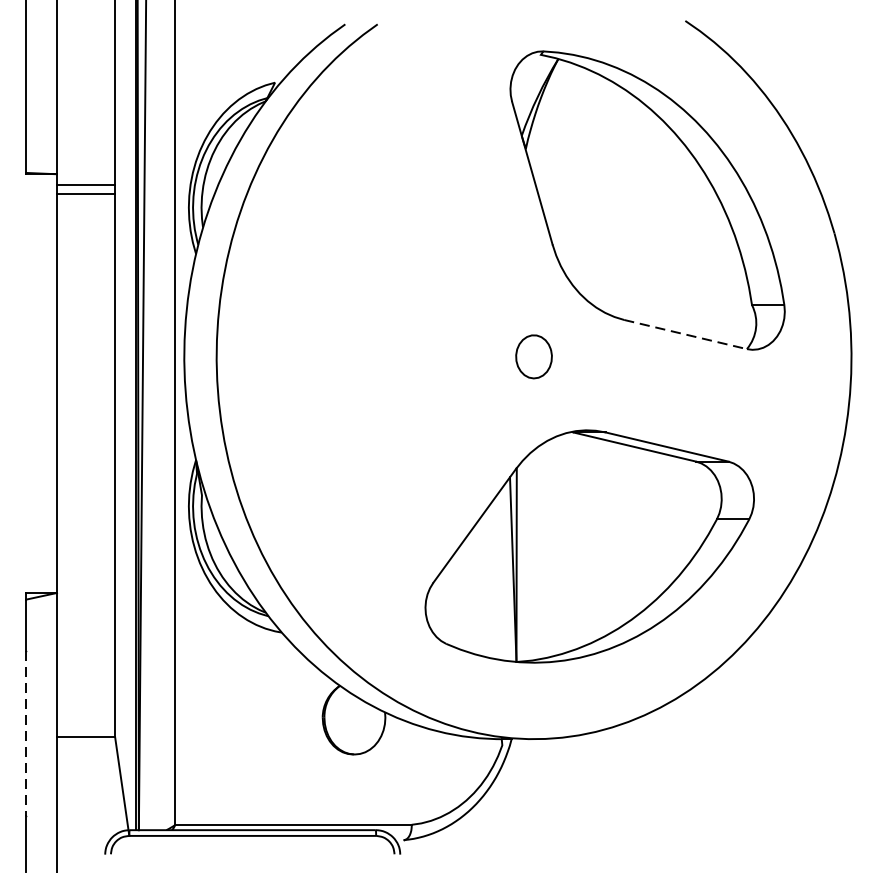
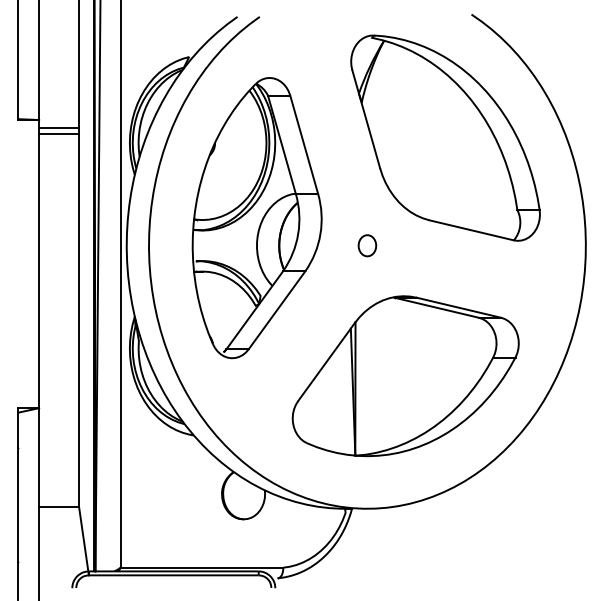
part: (372, 317) -> (256, 218), added
line: (686, 334) -> (472, 230), dashed -> solid
part: (534, 356) -> (367, 245), size x0.71
line: (27, 732) -> (18, 504), dashed -> solid

